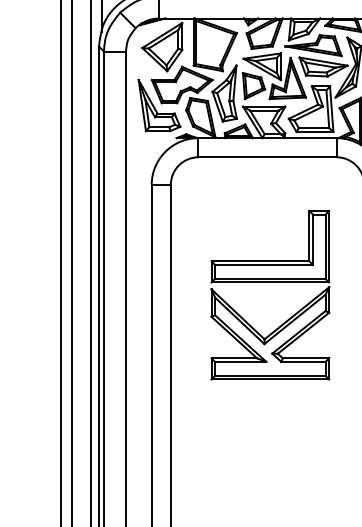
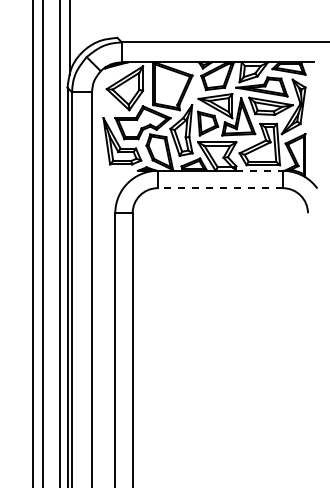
line: (311, 137) -> (260, 170), solid -> dashed
line: (267, 157) -> (220, 188), solid -> dashed
part: (269, 283) -> (222, 302), removed

